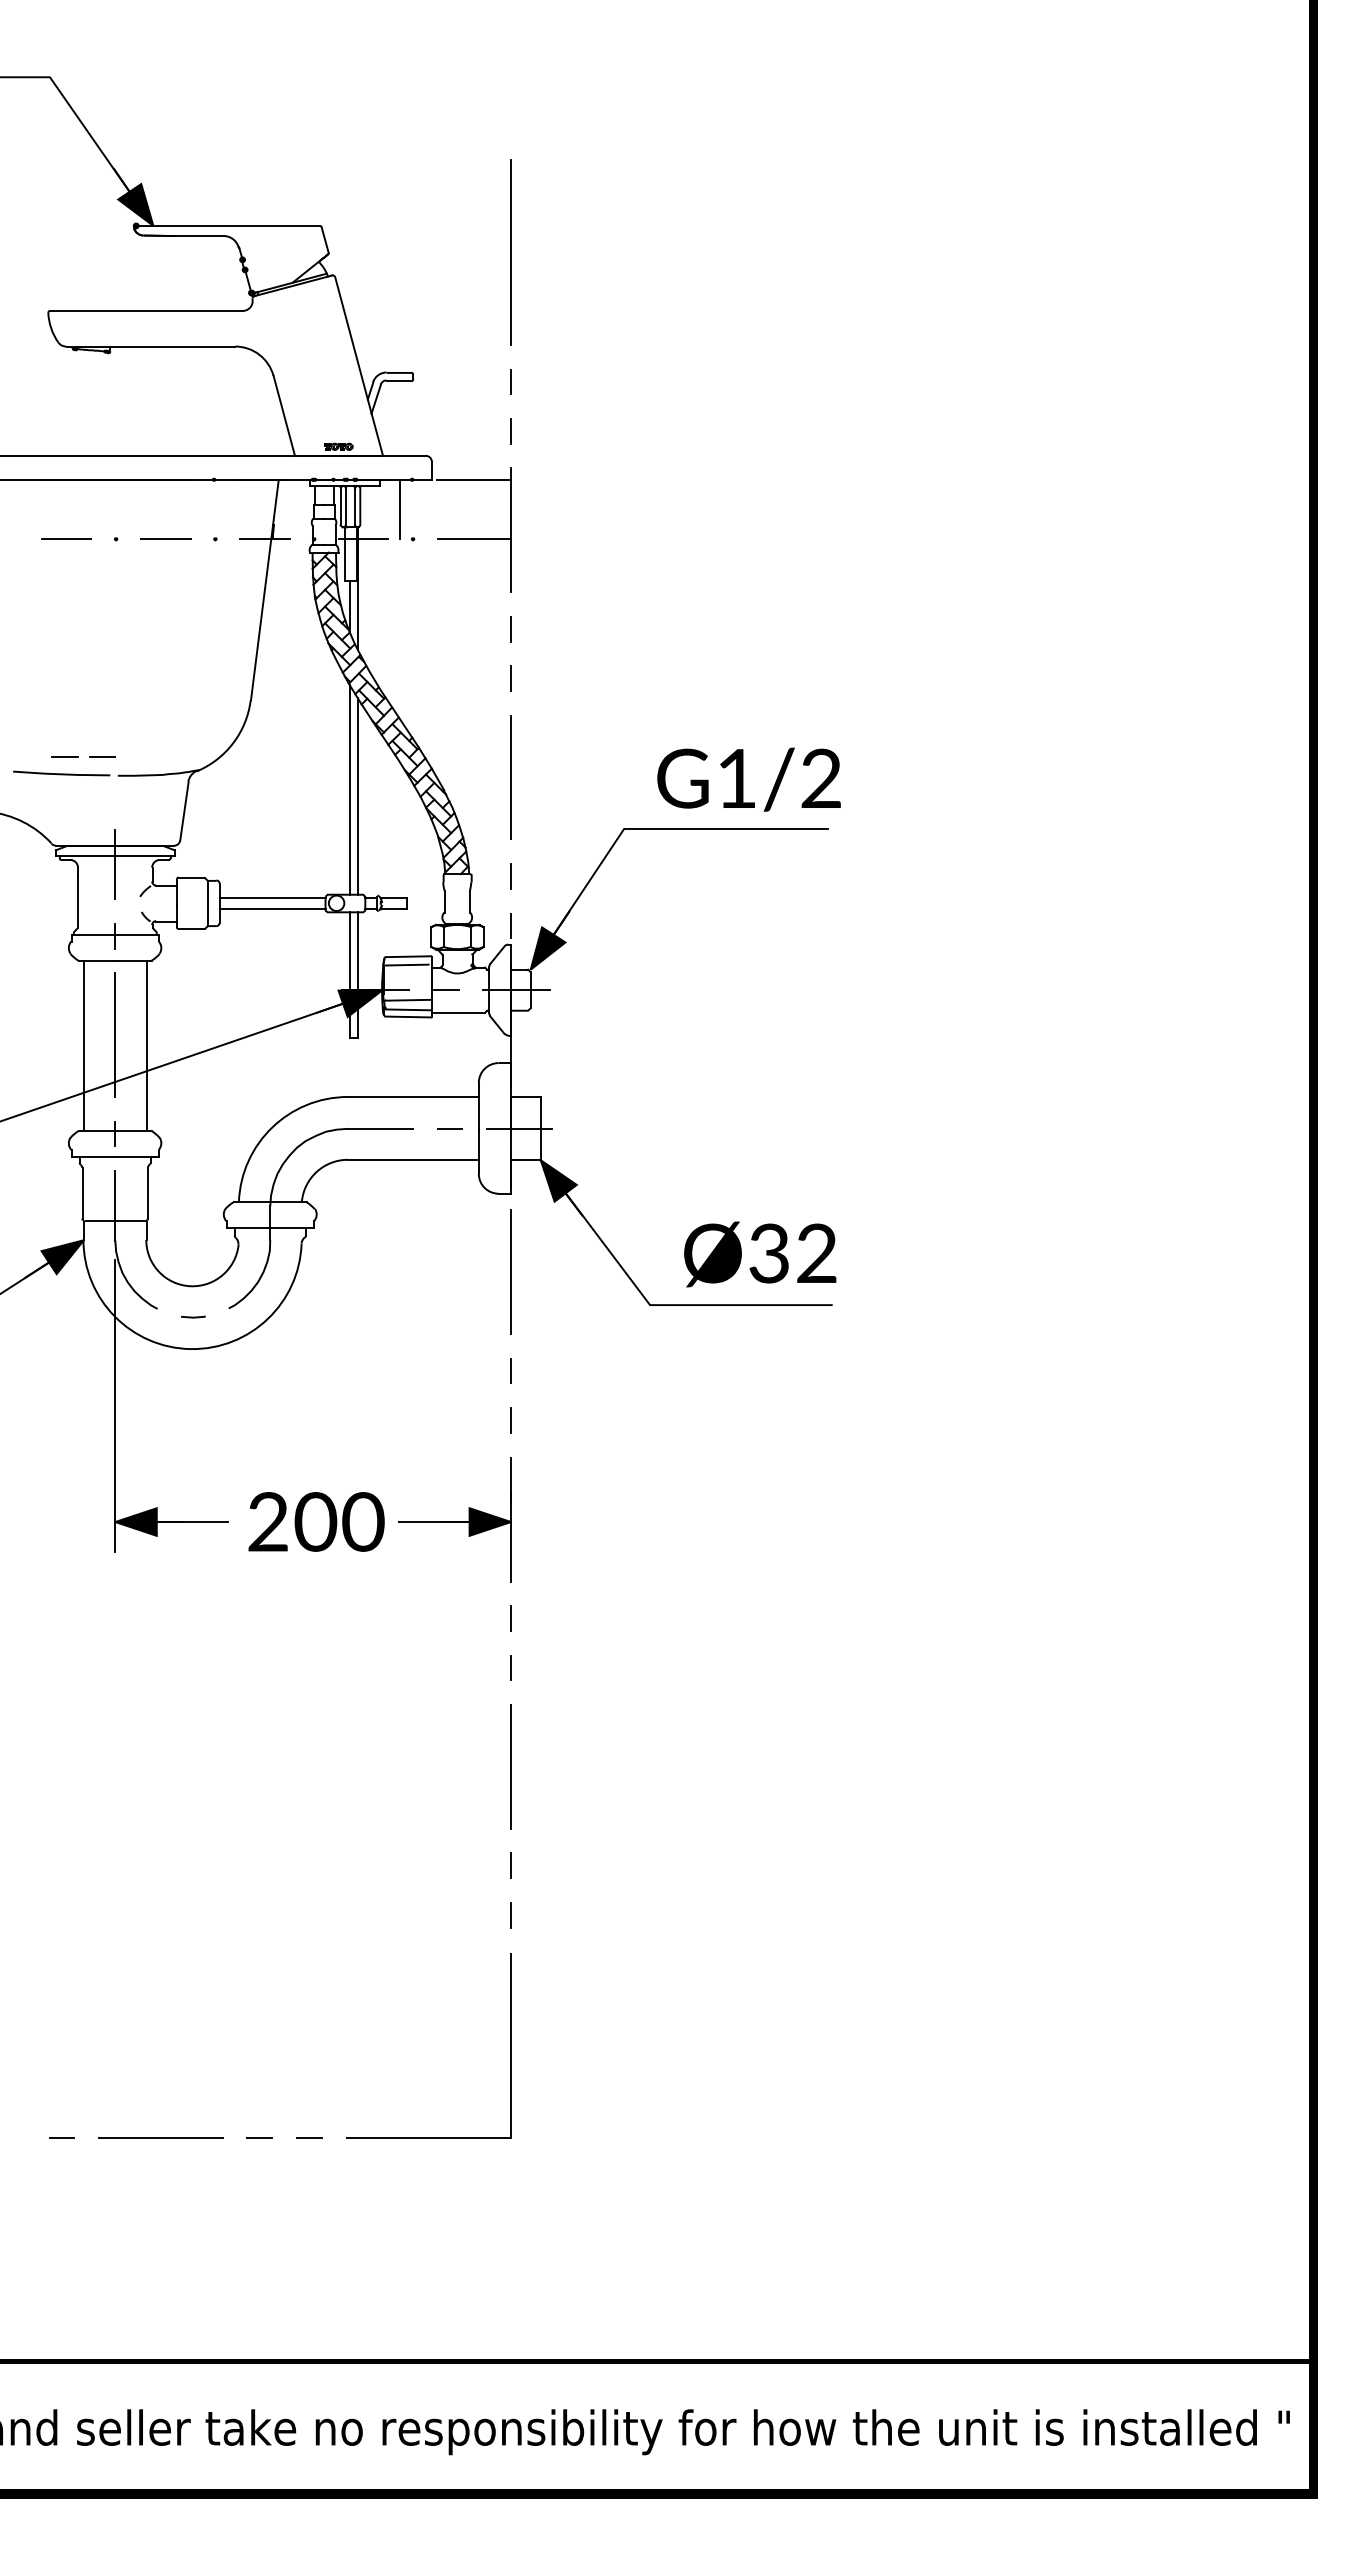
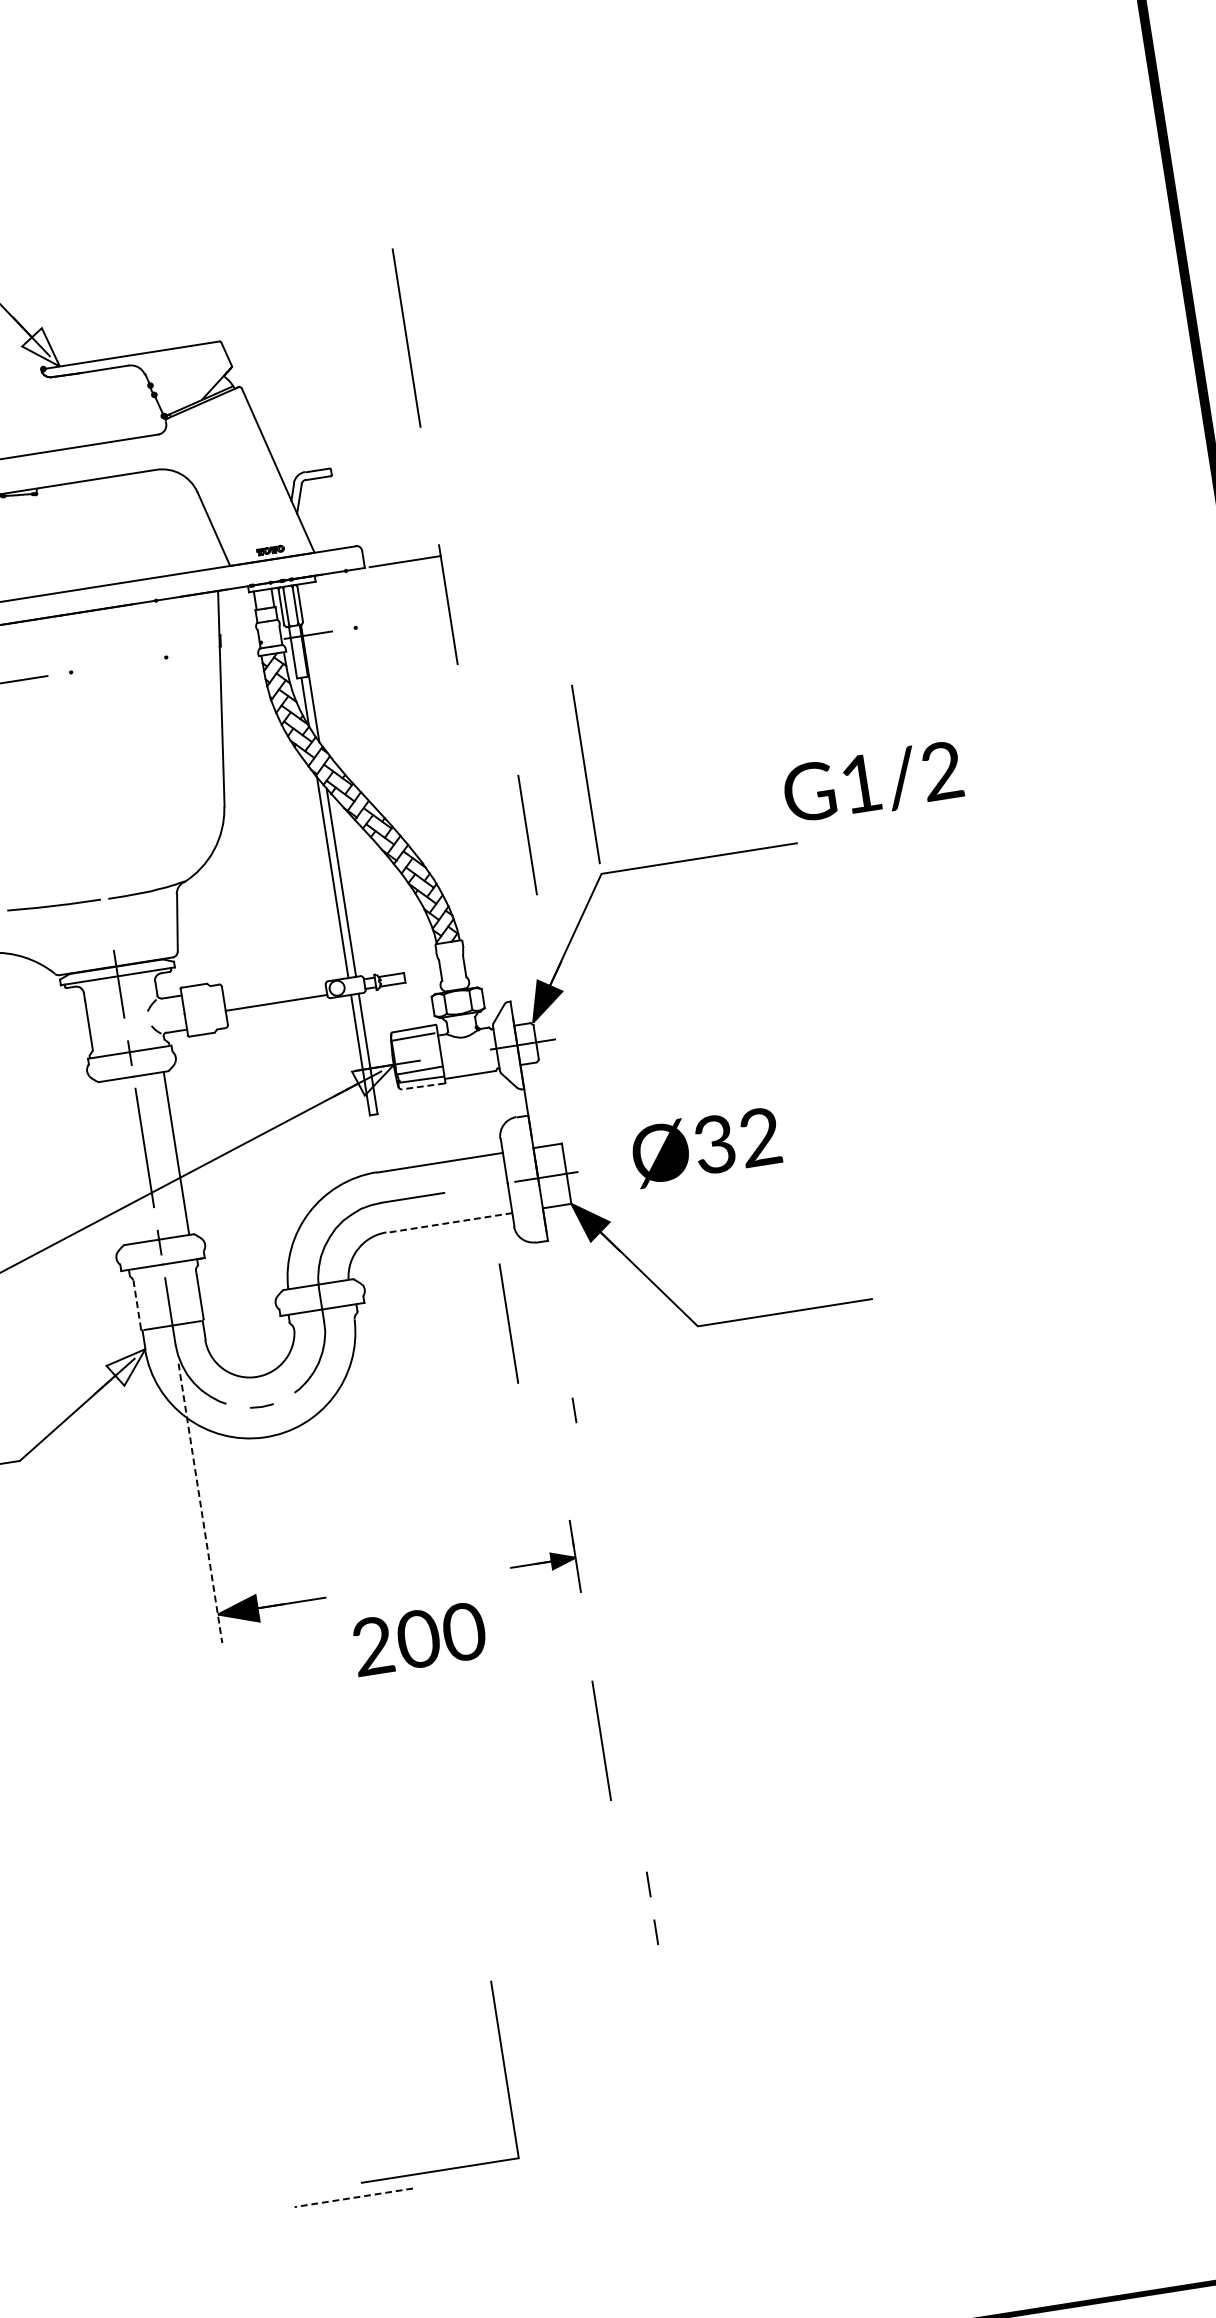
fill: (135, 204) -> (39, 348), removed
line: (511, 381) -> (426, 461), removed
line: (511, 430) -> (433, 508), removed
line: (400, 509) -> (339, 601), removed
line: (165, 539) -> (118, 665), removed
line: (264, 539) -> (213, 650), removed
line: (474, 539) -> (414, 618), removed
line: (511, 629) -> (463, 699), removed
line: (511, 678) -> (470, 746), removed
line: (623, 725) -> (585, 774), added
line: (64, 756) -> (54, 888), removed
line: (102, 756) -> (90, 882), removed
line: (510, 777) -> (527, 834), moved
text: (748, 779) -> (872, 782), moved
line: (511, 876) -> (500, 936), removed
line: (272, 898) -> (274, 993), removed
line: (207, 903) -> (213, 1007), removed
line: (511, 925) -> (508, 983), removed
line: (446, 990) -> (455, 1055), removed
fill: (360, 1003) -> (375, 1080), removed
line: (408, 1017) -> (423, 1086), solid -> dashed
line: (83, 1045) -> (115, 1162), removed
line: (449, 1128) -> (479, 1187), removed
line: (413, 1160) -> (449, 1223), solid -> dashed
line: (82, 1194) -> (137, 1305), solid -> dashed
text: (760, 1254) -> (706, 1146), moved
fill: (62, 1257) -> (127, 1368), removed
line: (510, 1271) -> (508, 1323), moved
line: (115, 1406) -> (200, 1503), solid -> dashed
line: (511, 1420) -> (582, 1457), removed
part: (454, 1519) -> (542, 1561), size x0.6
text: (316, 1521) -> (419, 1638), moved
line: (511, 1618) -> (612, 1647), removed
line: (511, 1667) -> (619, 1694), removed
line: (510, 1766) -> (601, 1740), moved
line: (510, 2045) -> (504, 2069), moved
line: (61, 2137) -> (258, 2212), removed
line: (160, 2137) -> (353, 2197), solid -> dashed
line: (259, 2137) -> (448, 2182), removed
line: (308, 2137) -> (495, 2175), removed

